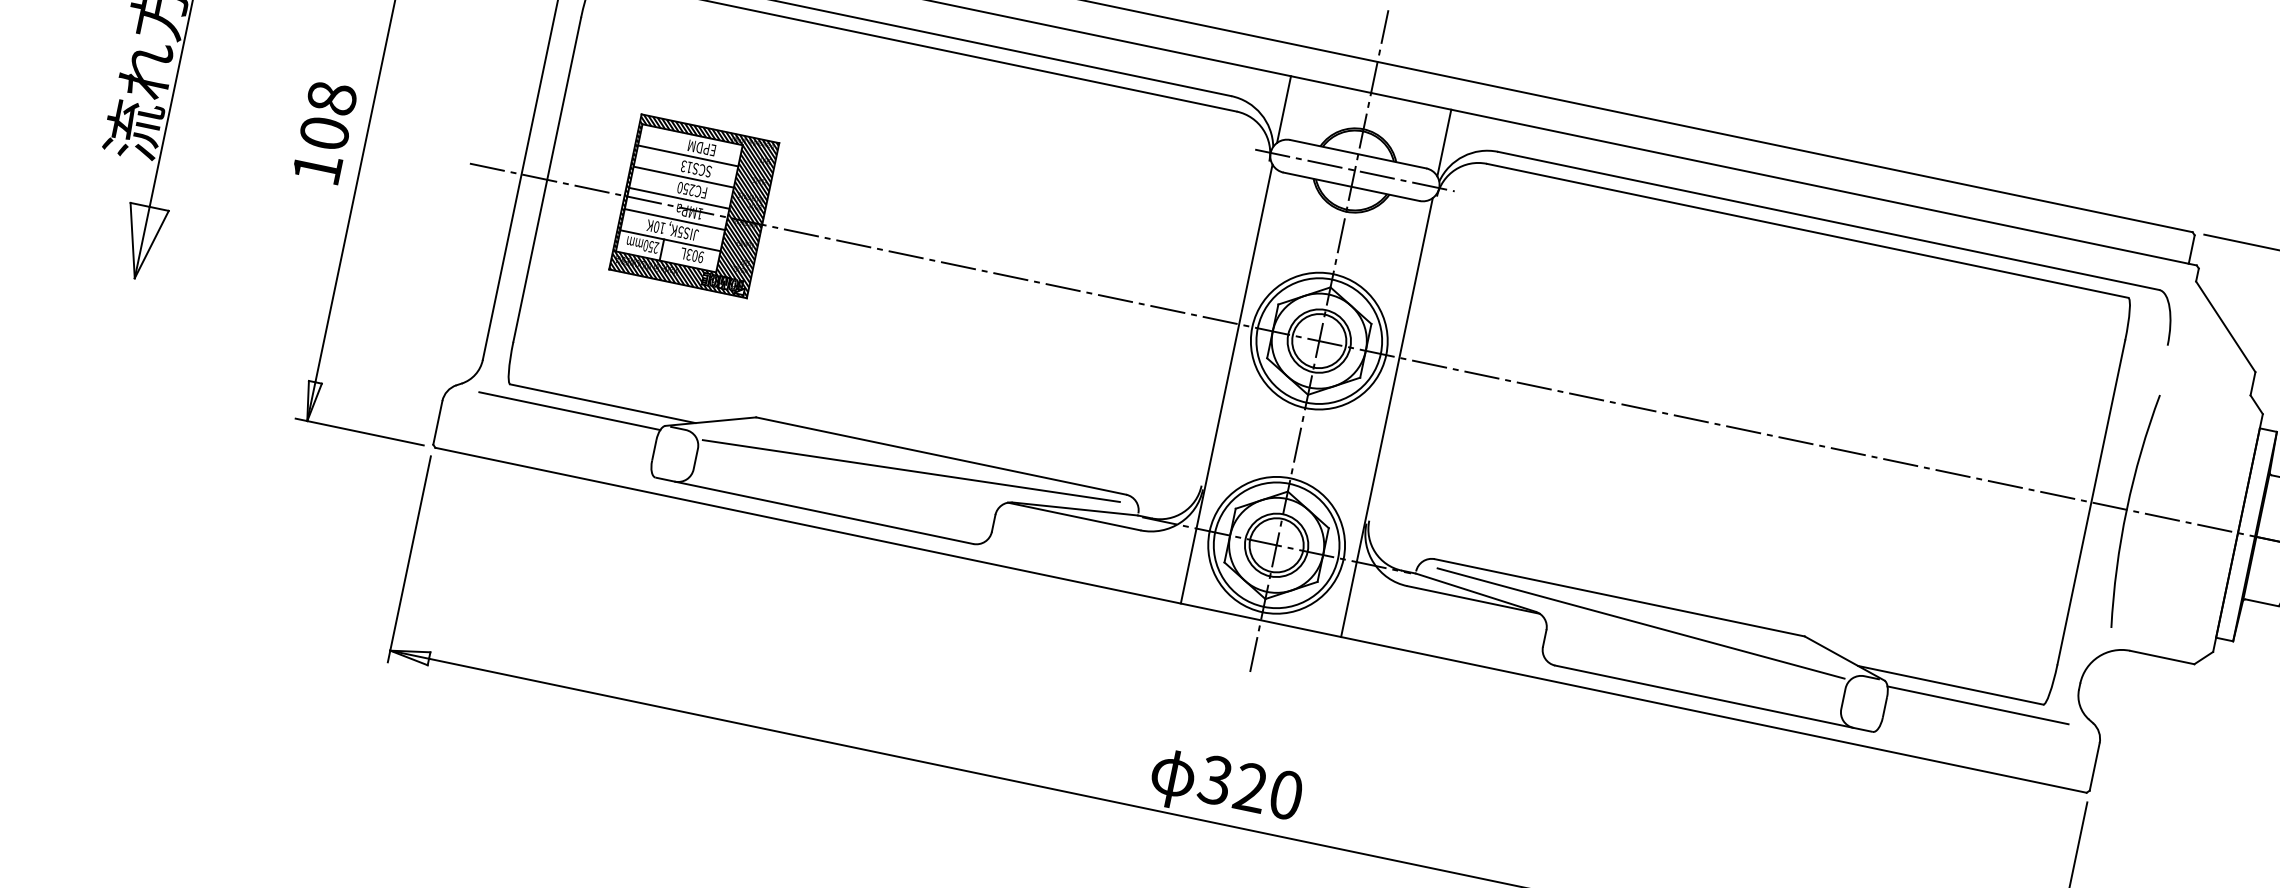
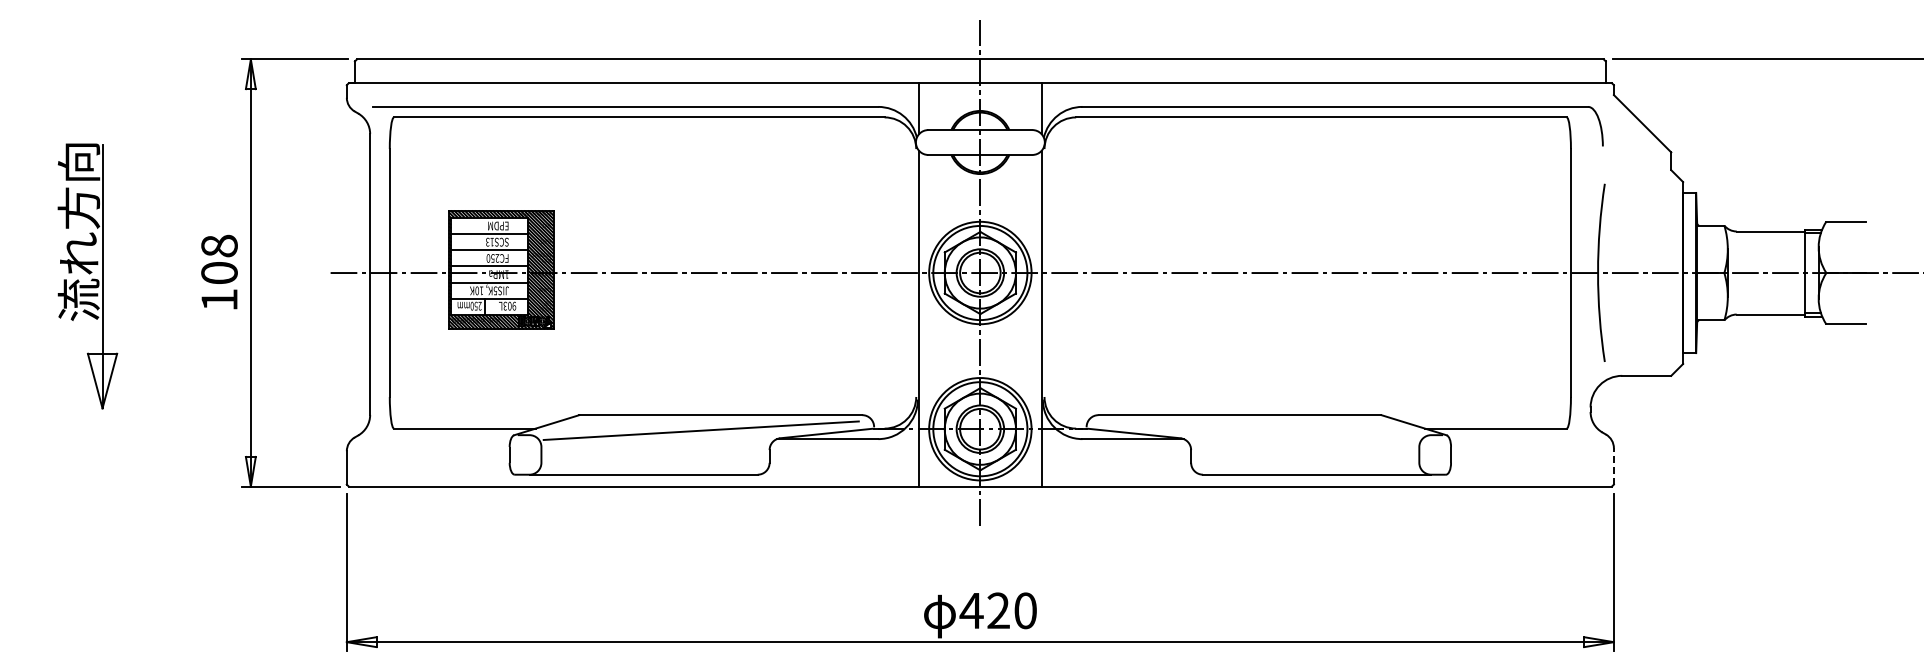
line: (1355, 170) -> (980, 142), removed
line: (569, 411) -> (441, 439), removed
line: (1641, 623) -> (1259, 430), removed
line: (1977, 705) -> (1518, 439), removed
line: (2094, 765) -> (1613, 465), solid -> dashed
text: (1215, 779) -> (971, 610), 320 -> 420

